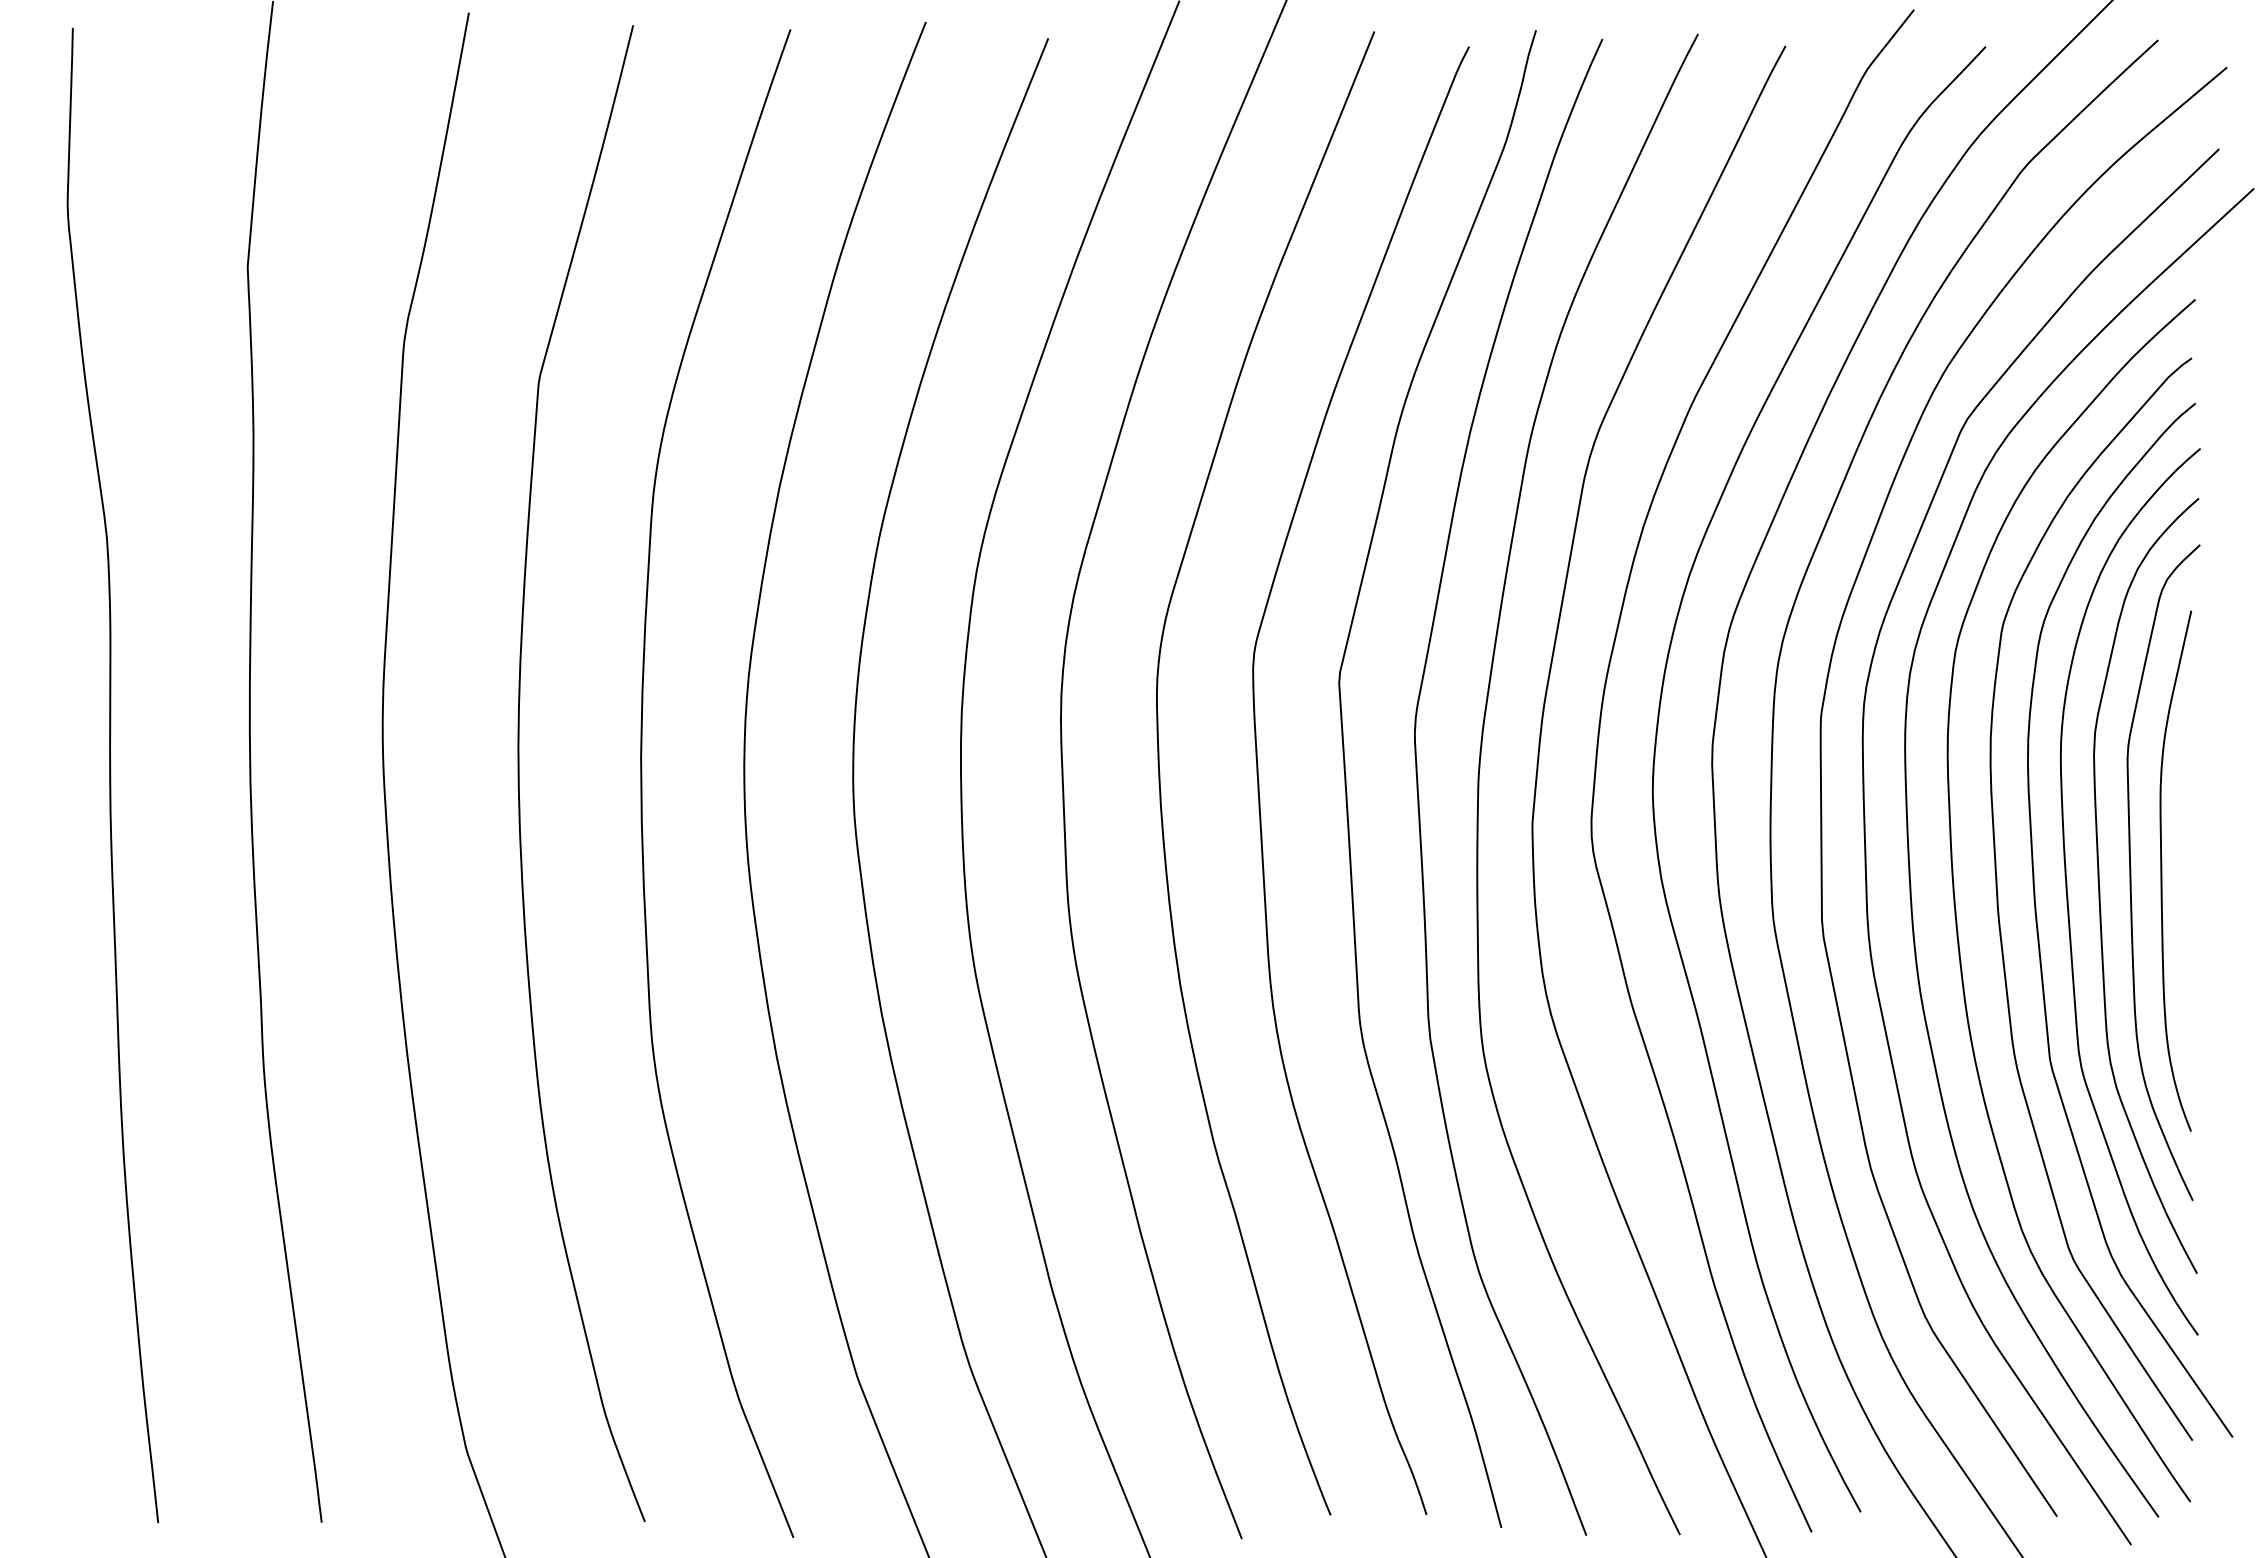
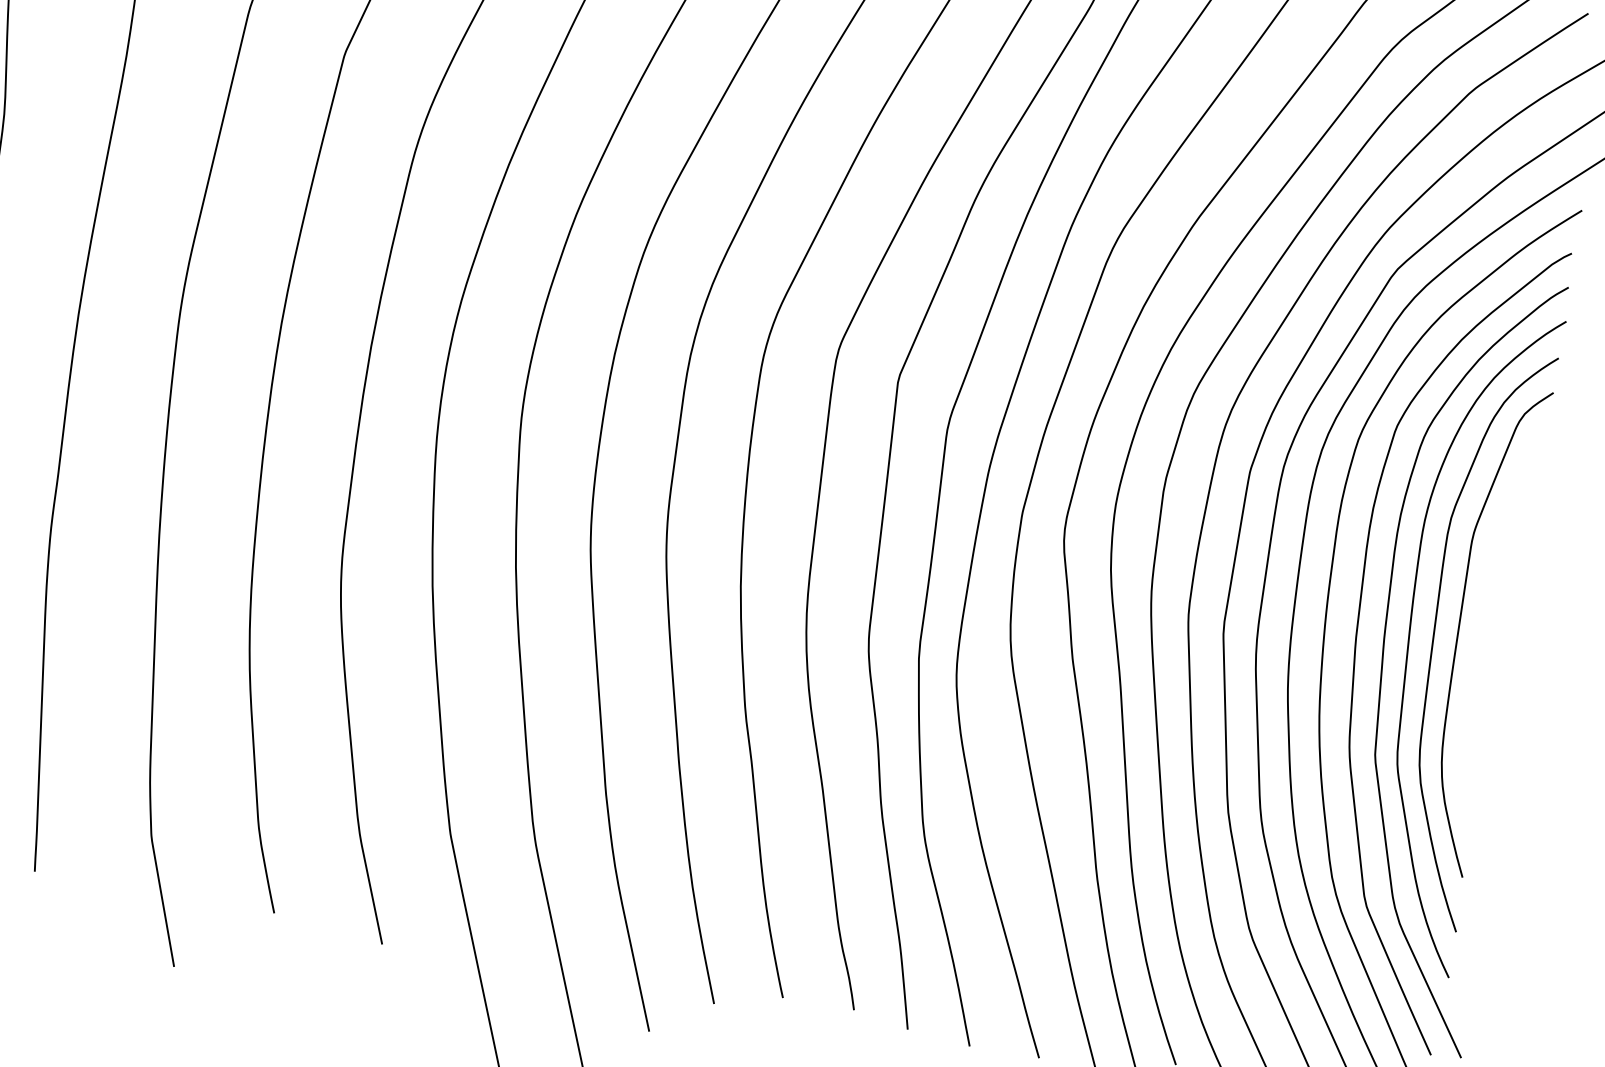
curve: (2162, 870) -> (1483, 629), removed

